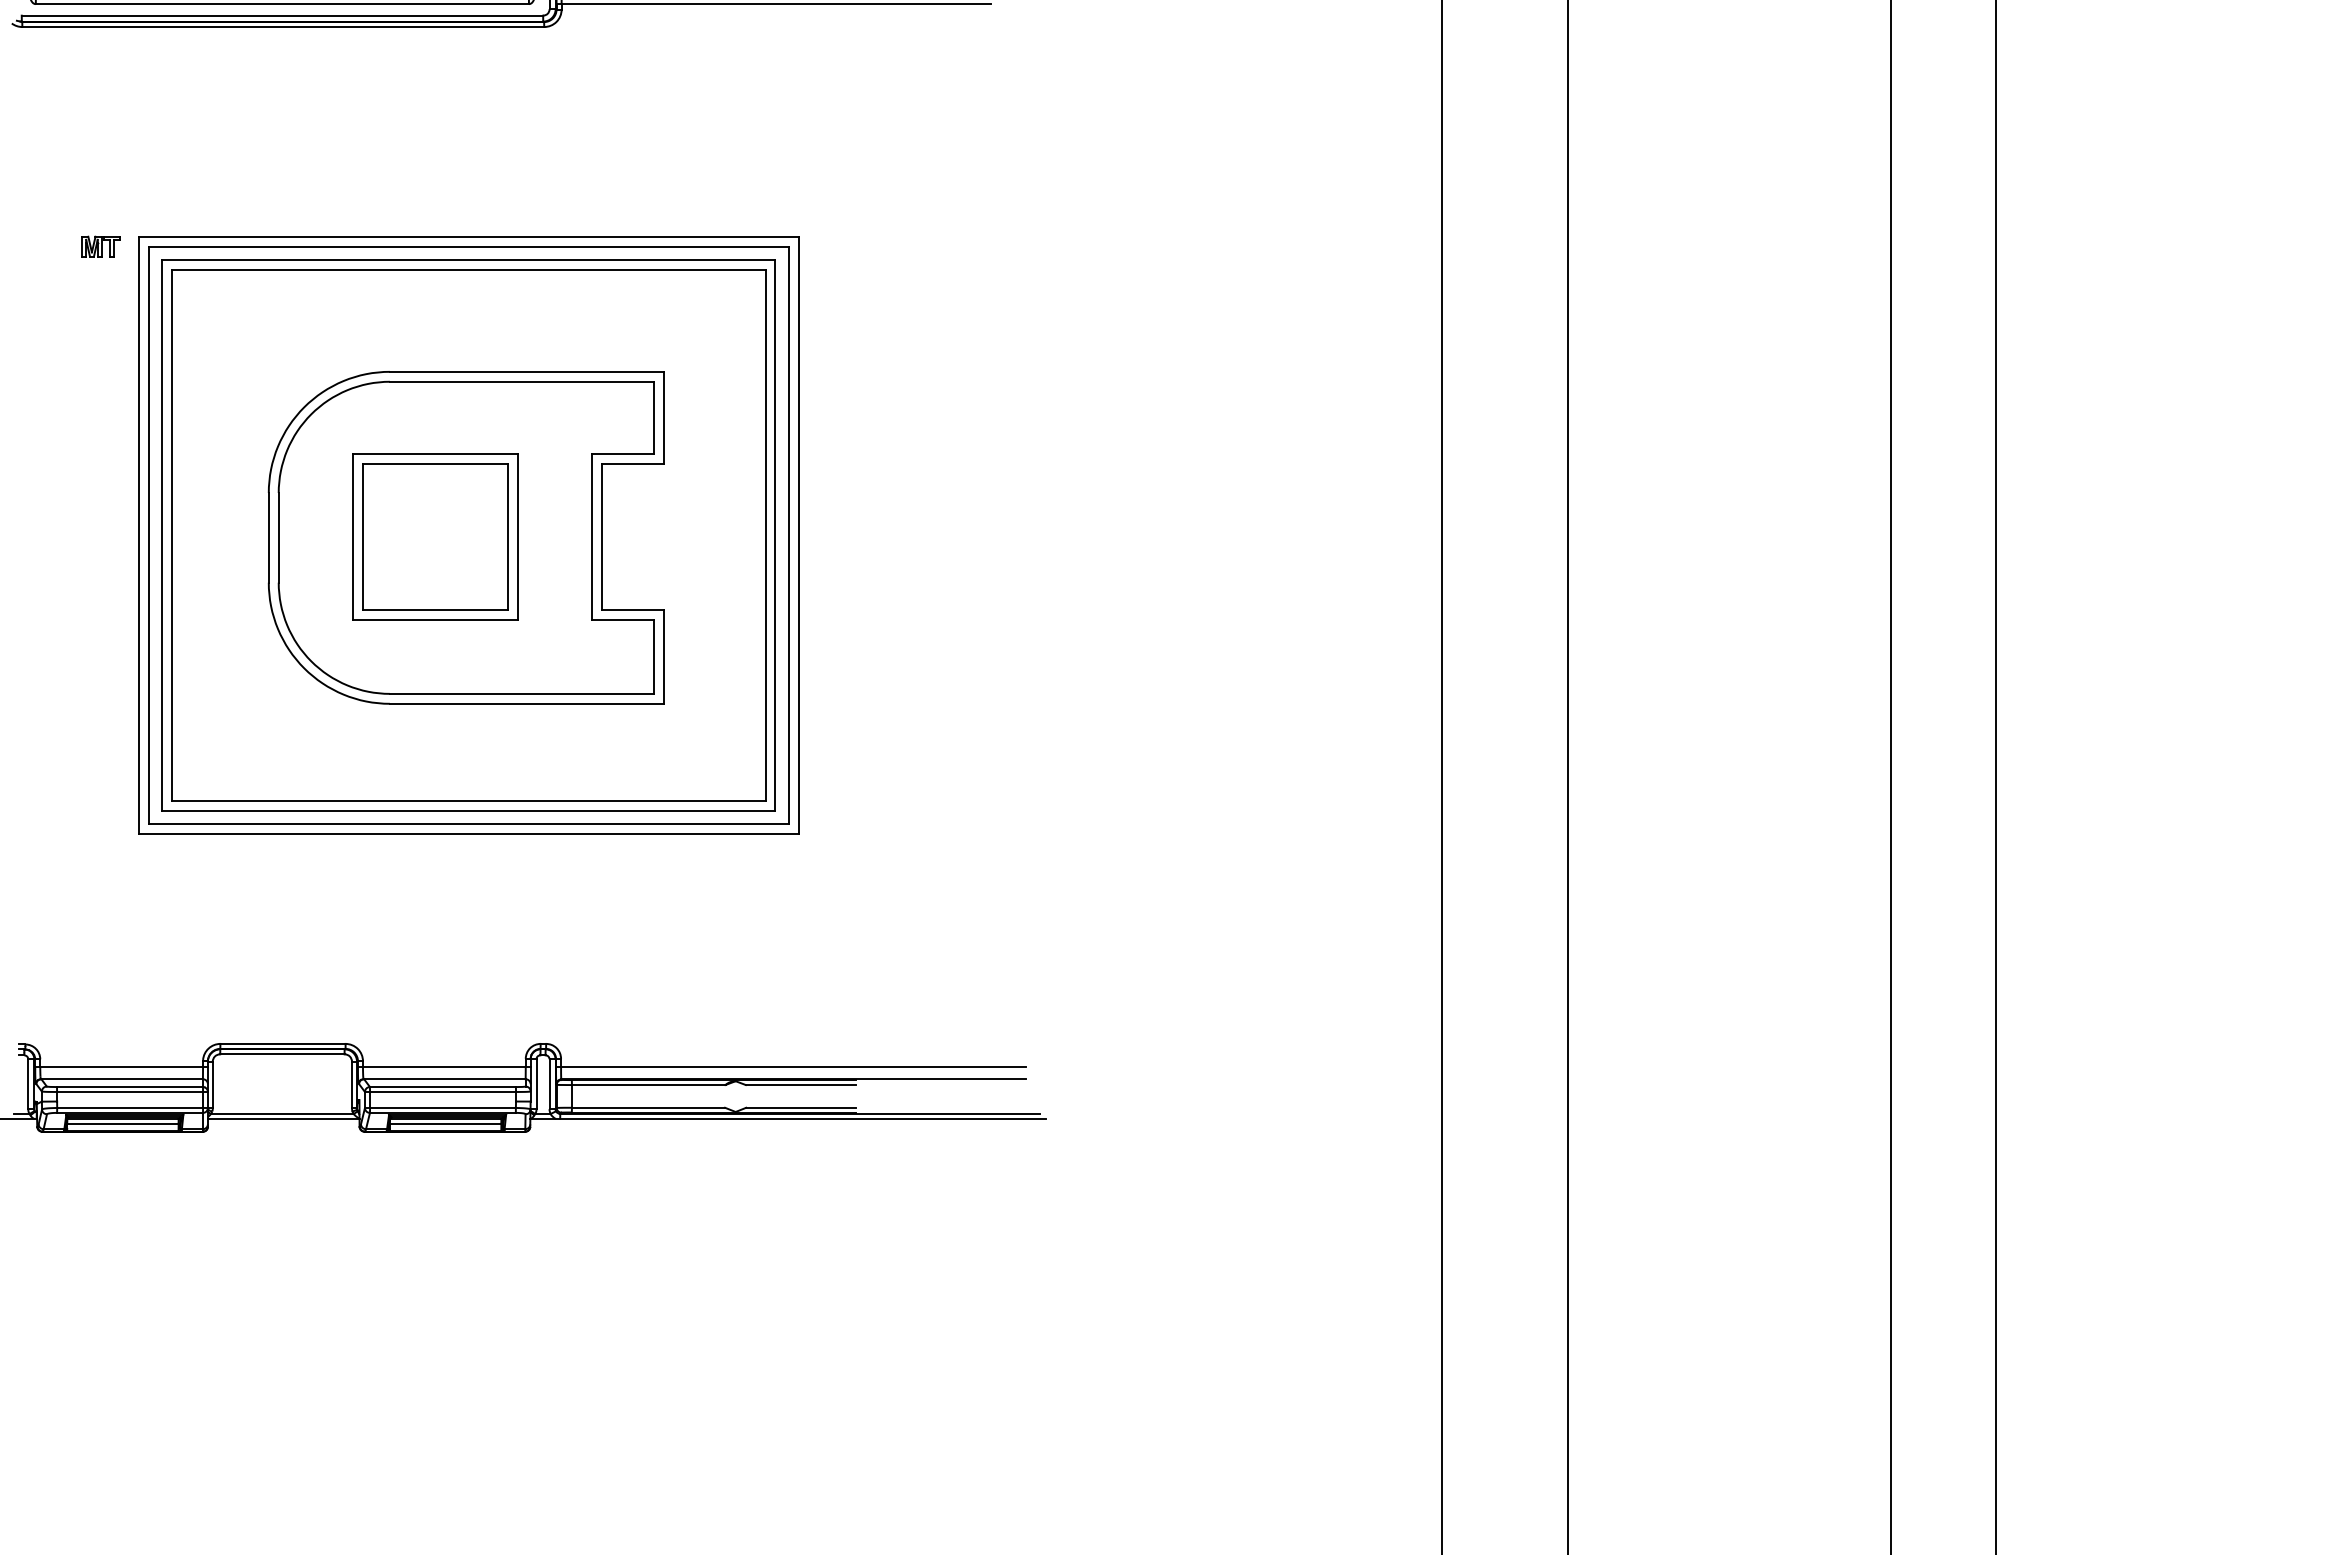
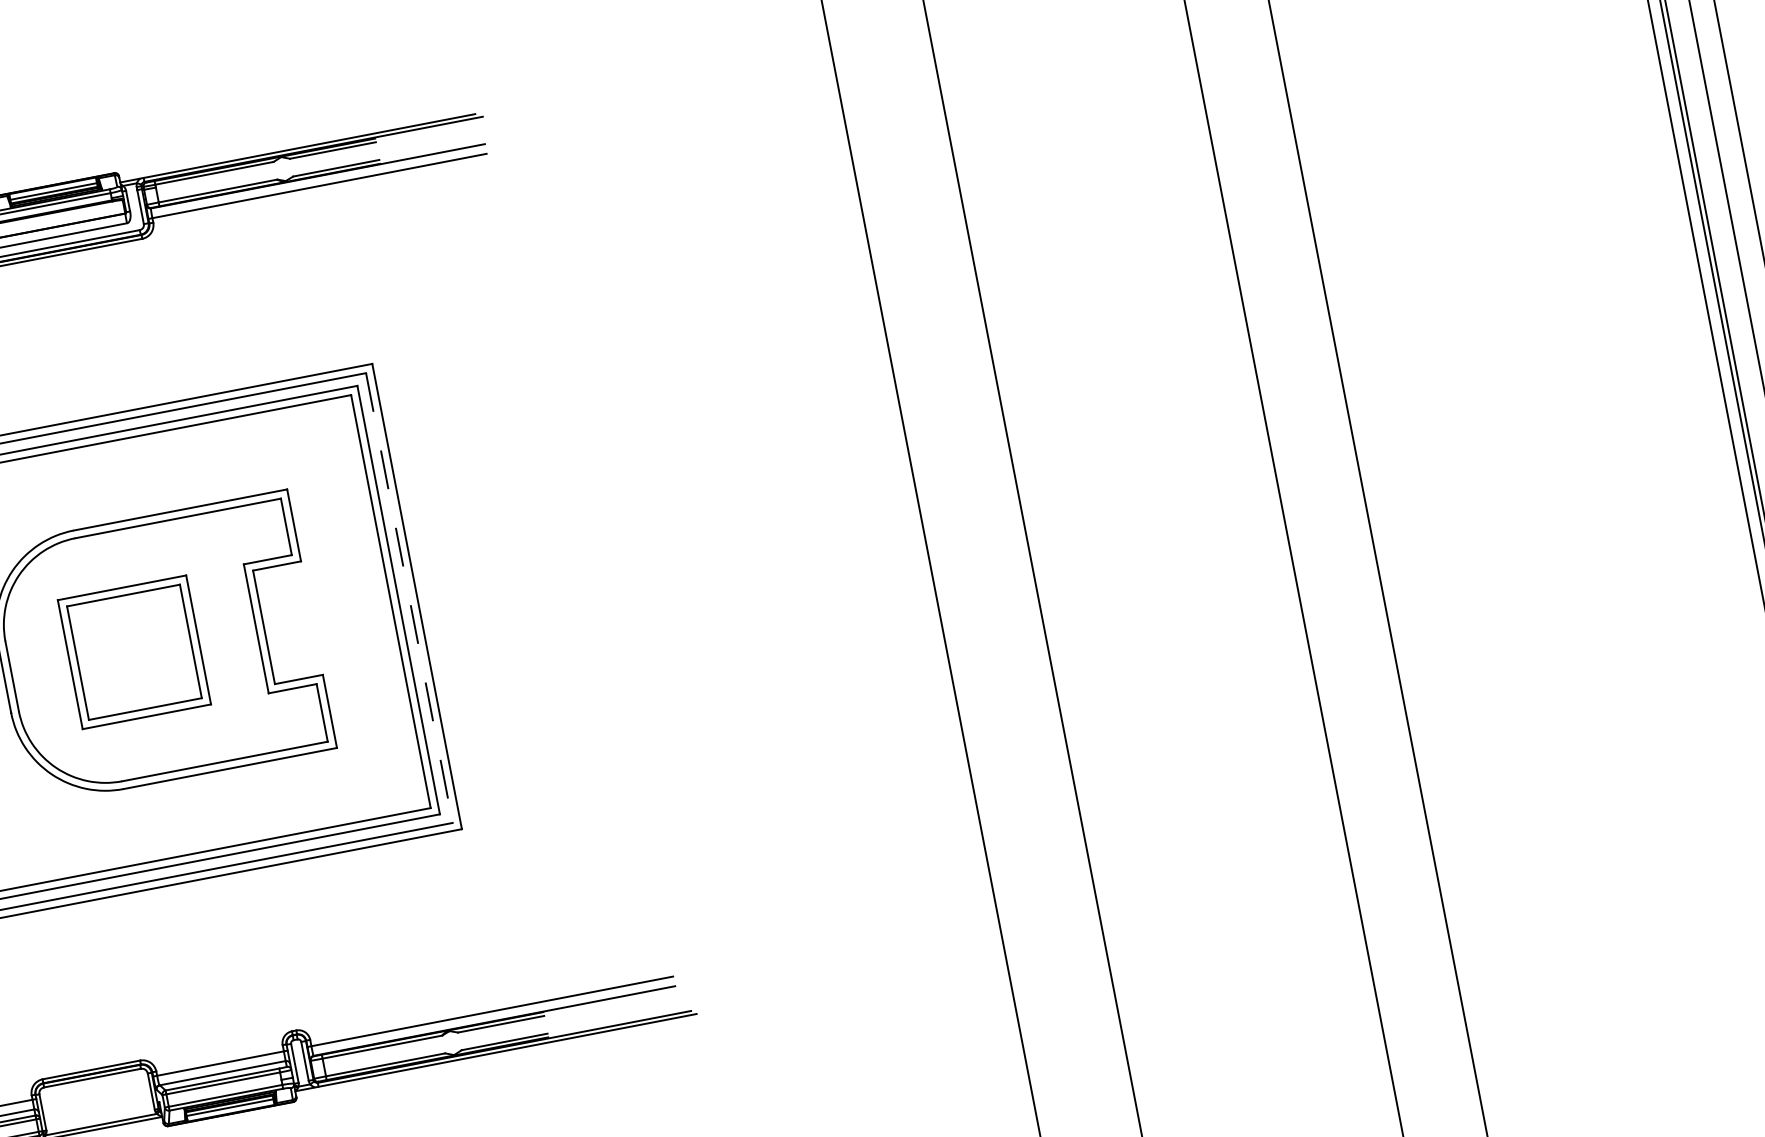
line: (789, 535) -> (409, 598), solid -> dashed

